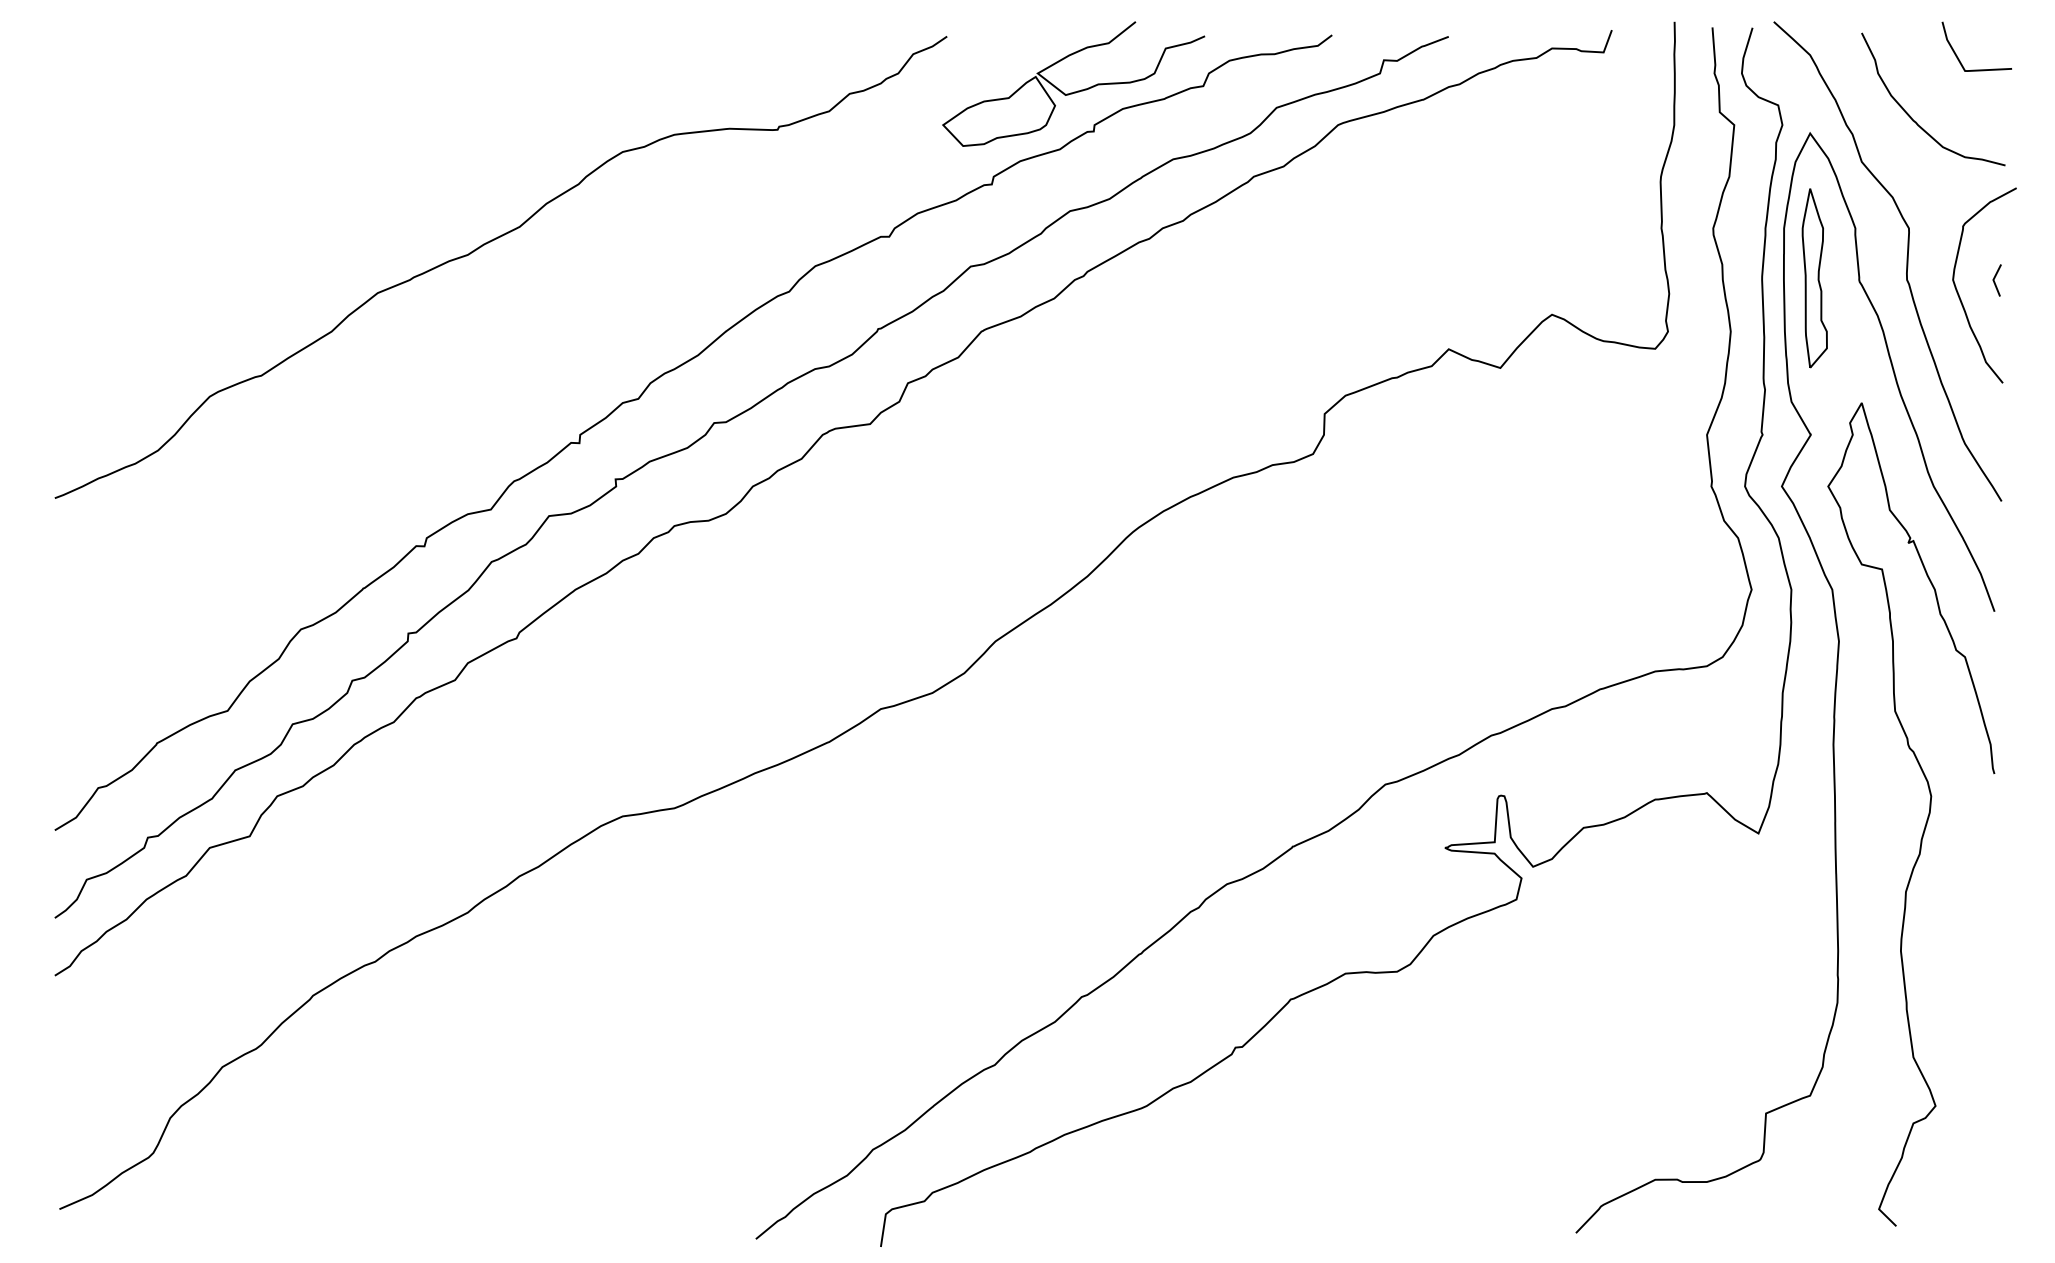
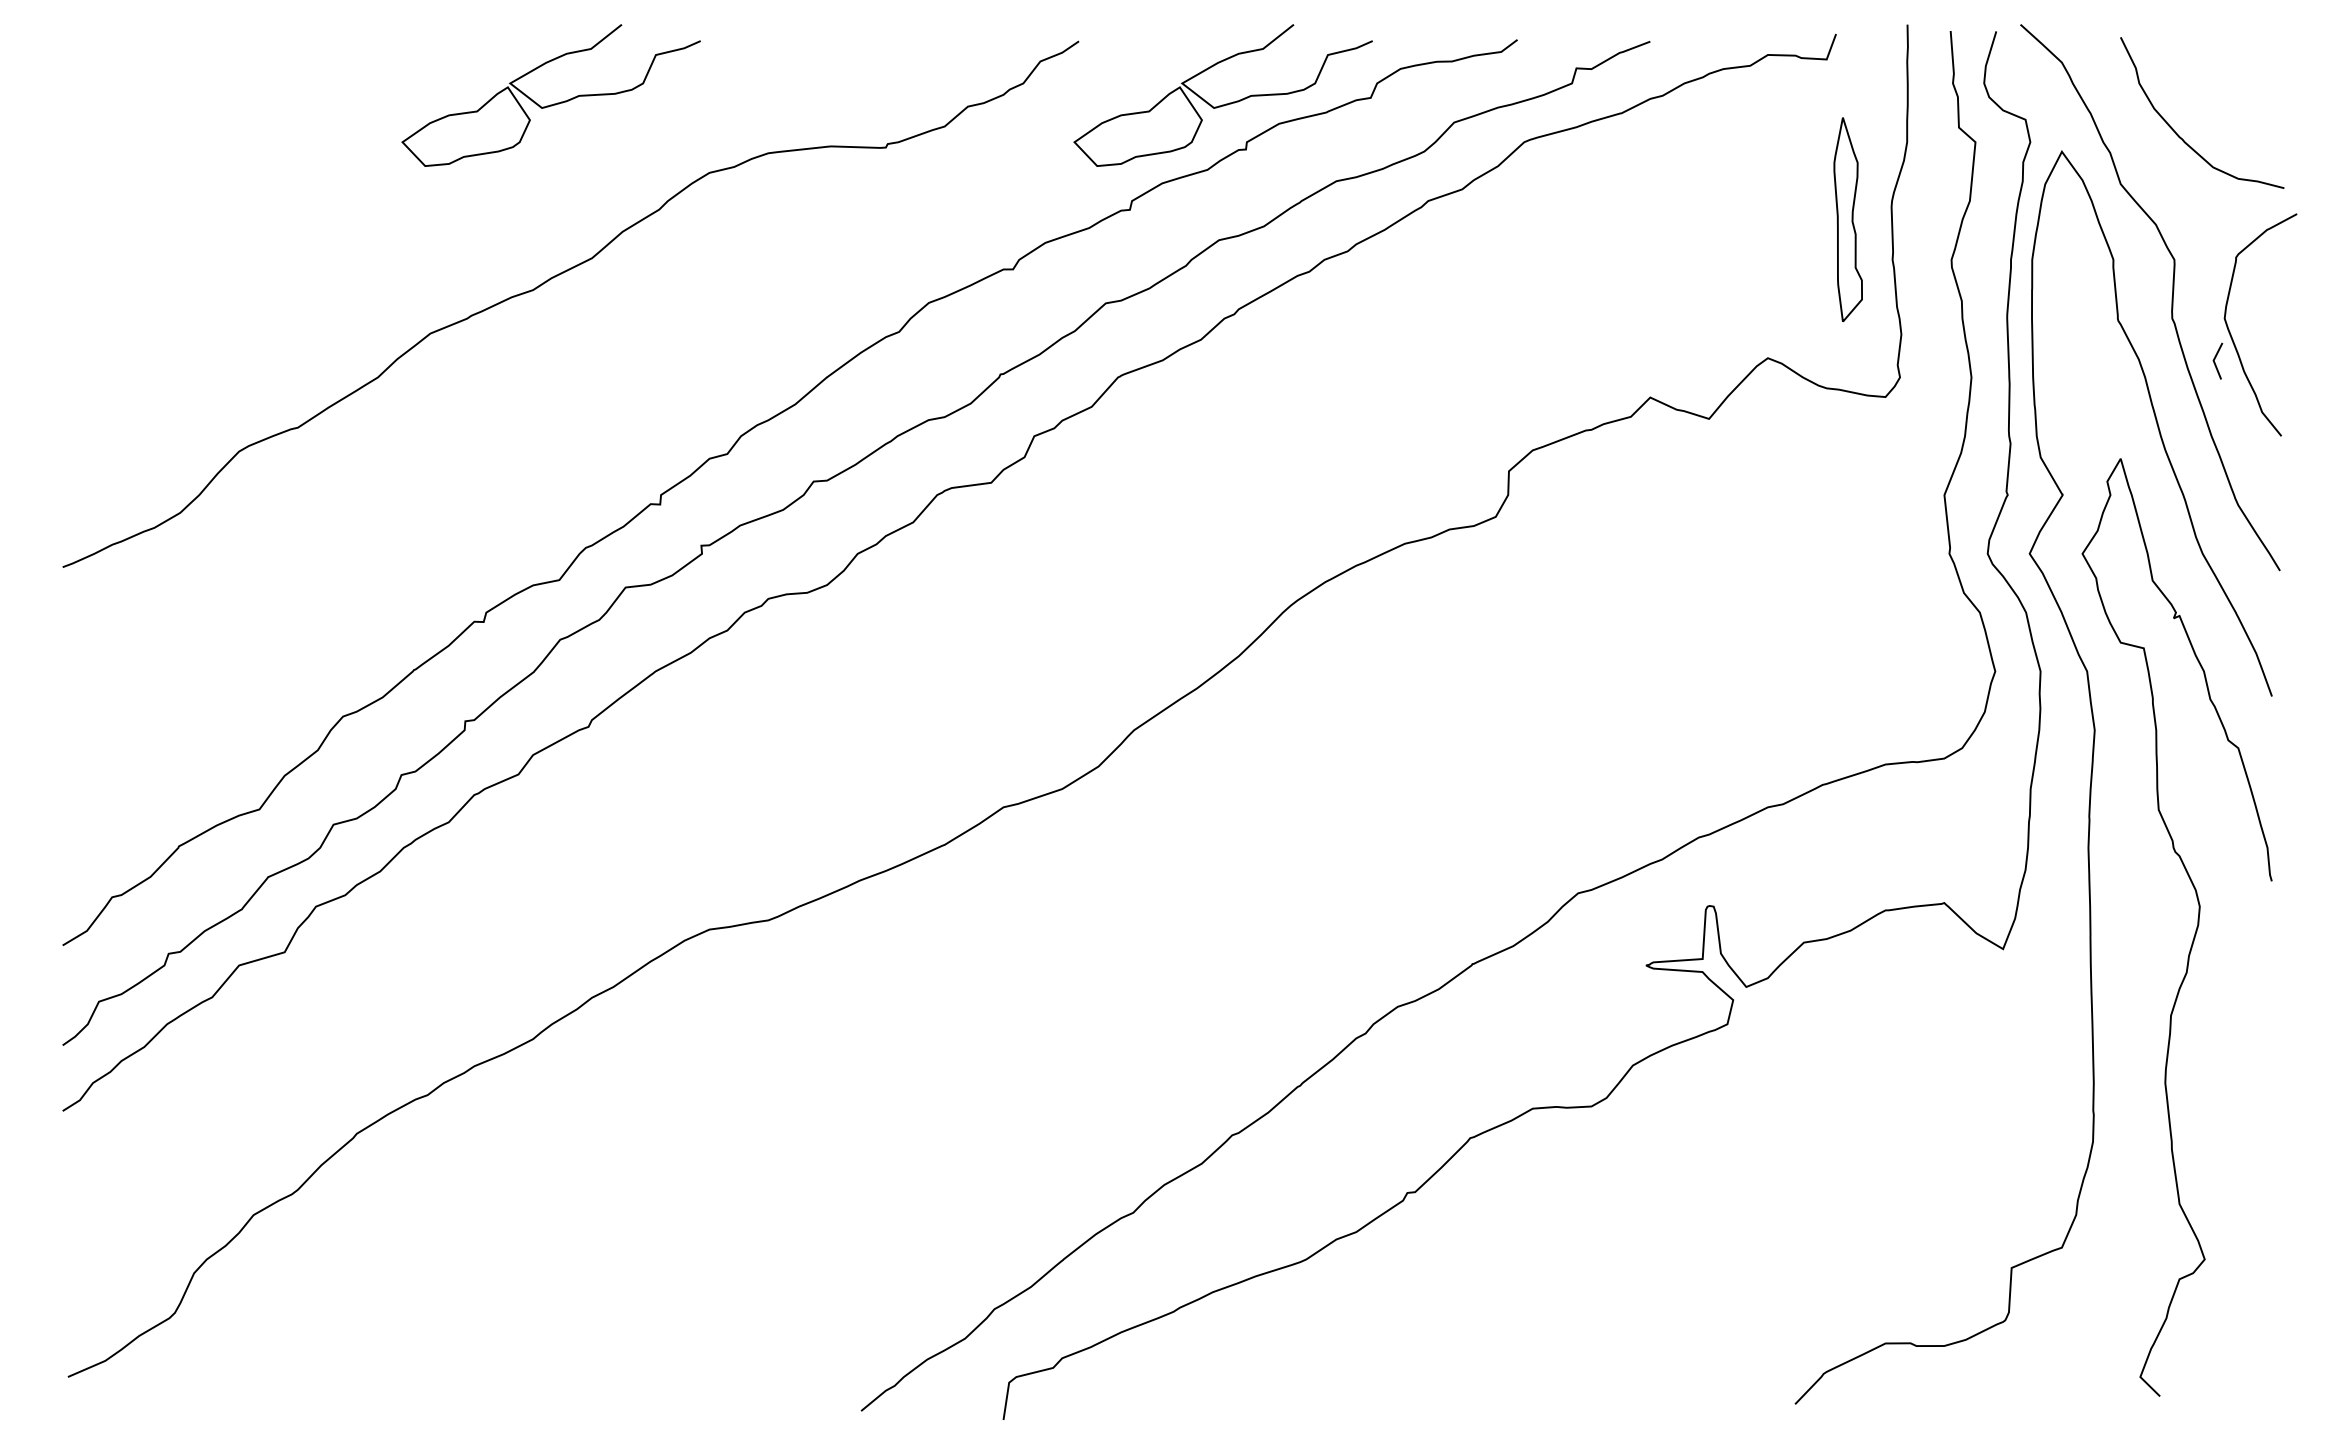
line: (1958, 56) -> (2230, 64), removed
part: (486, 91) -> (554, 103), added
part: (1814, 278) -> (1847, 219), moved
line: (1995, 278) -> (2215, 359), moved

